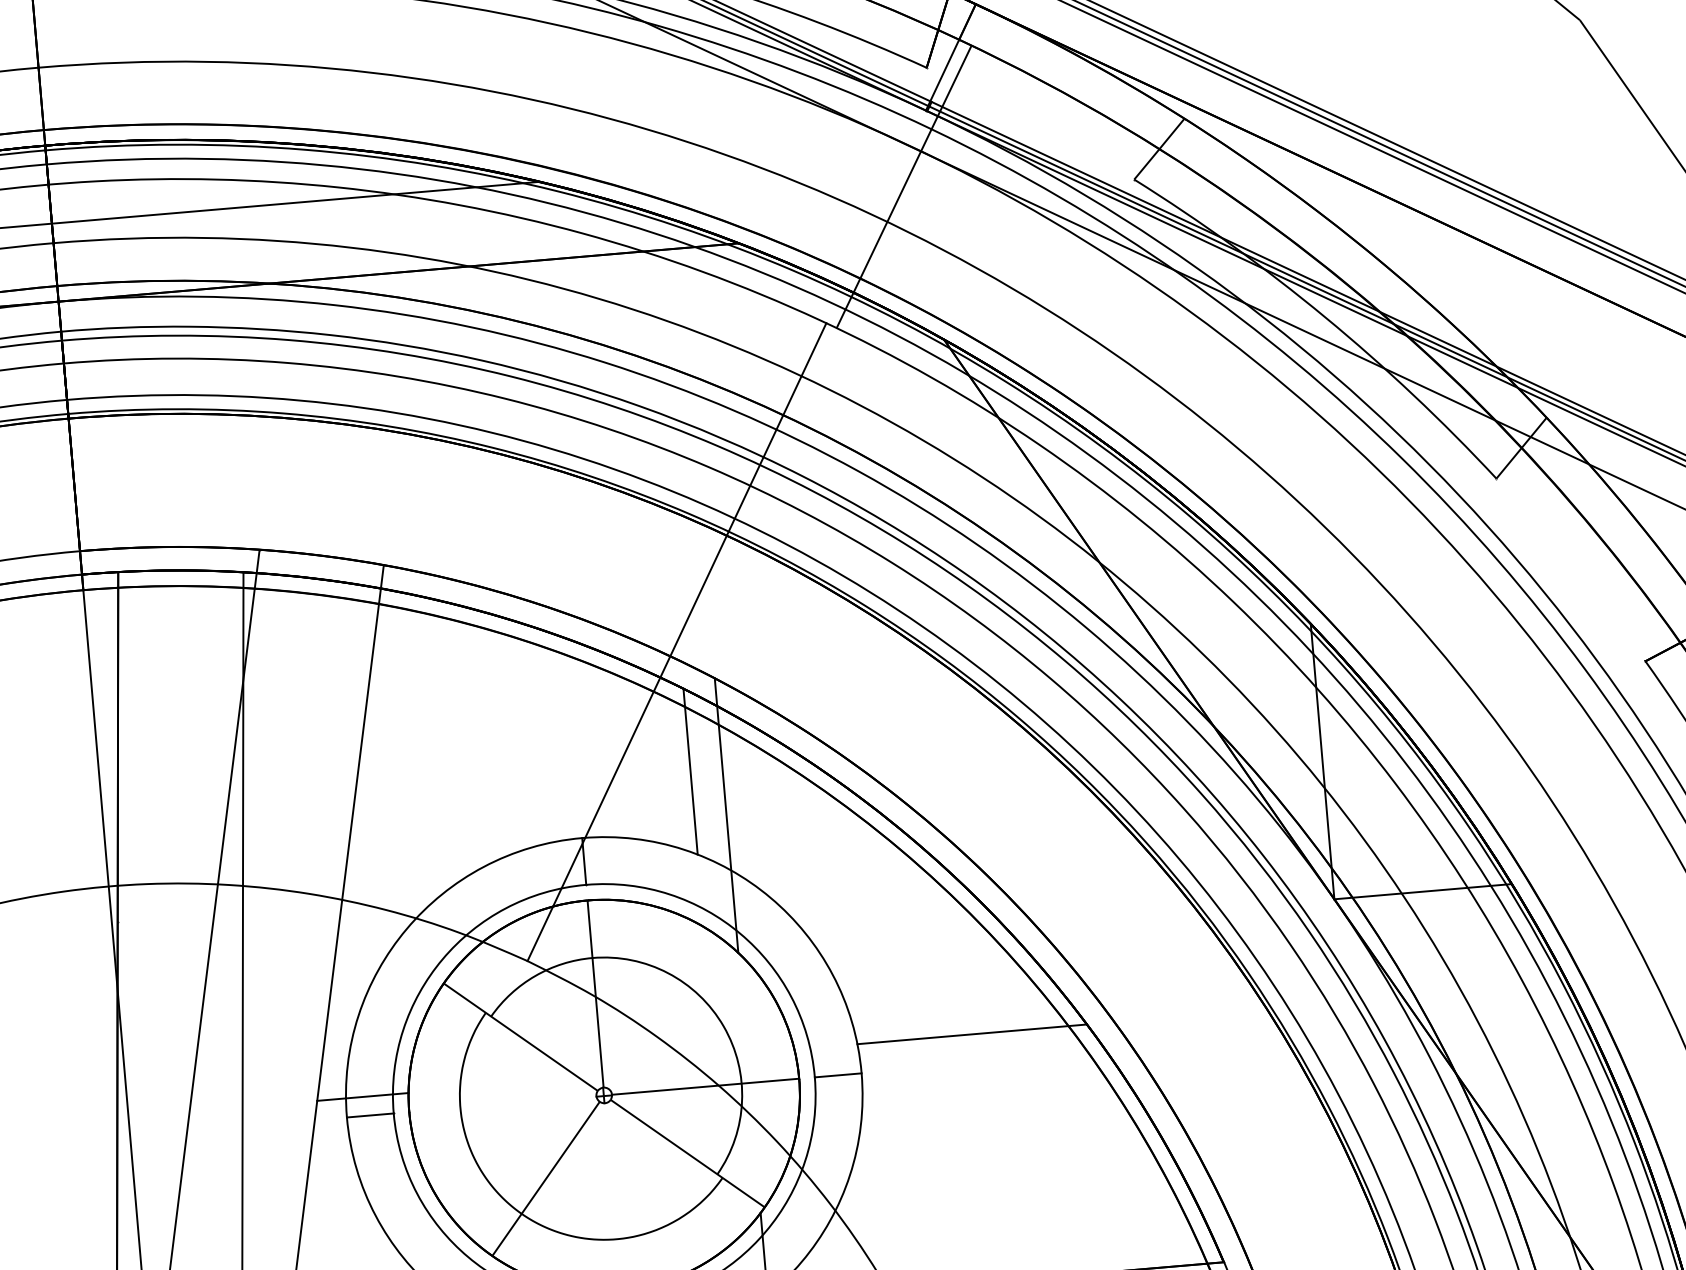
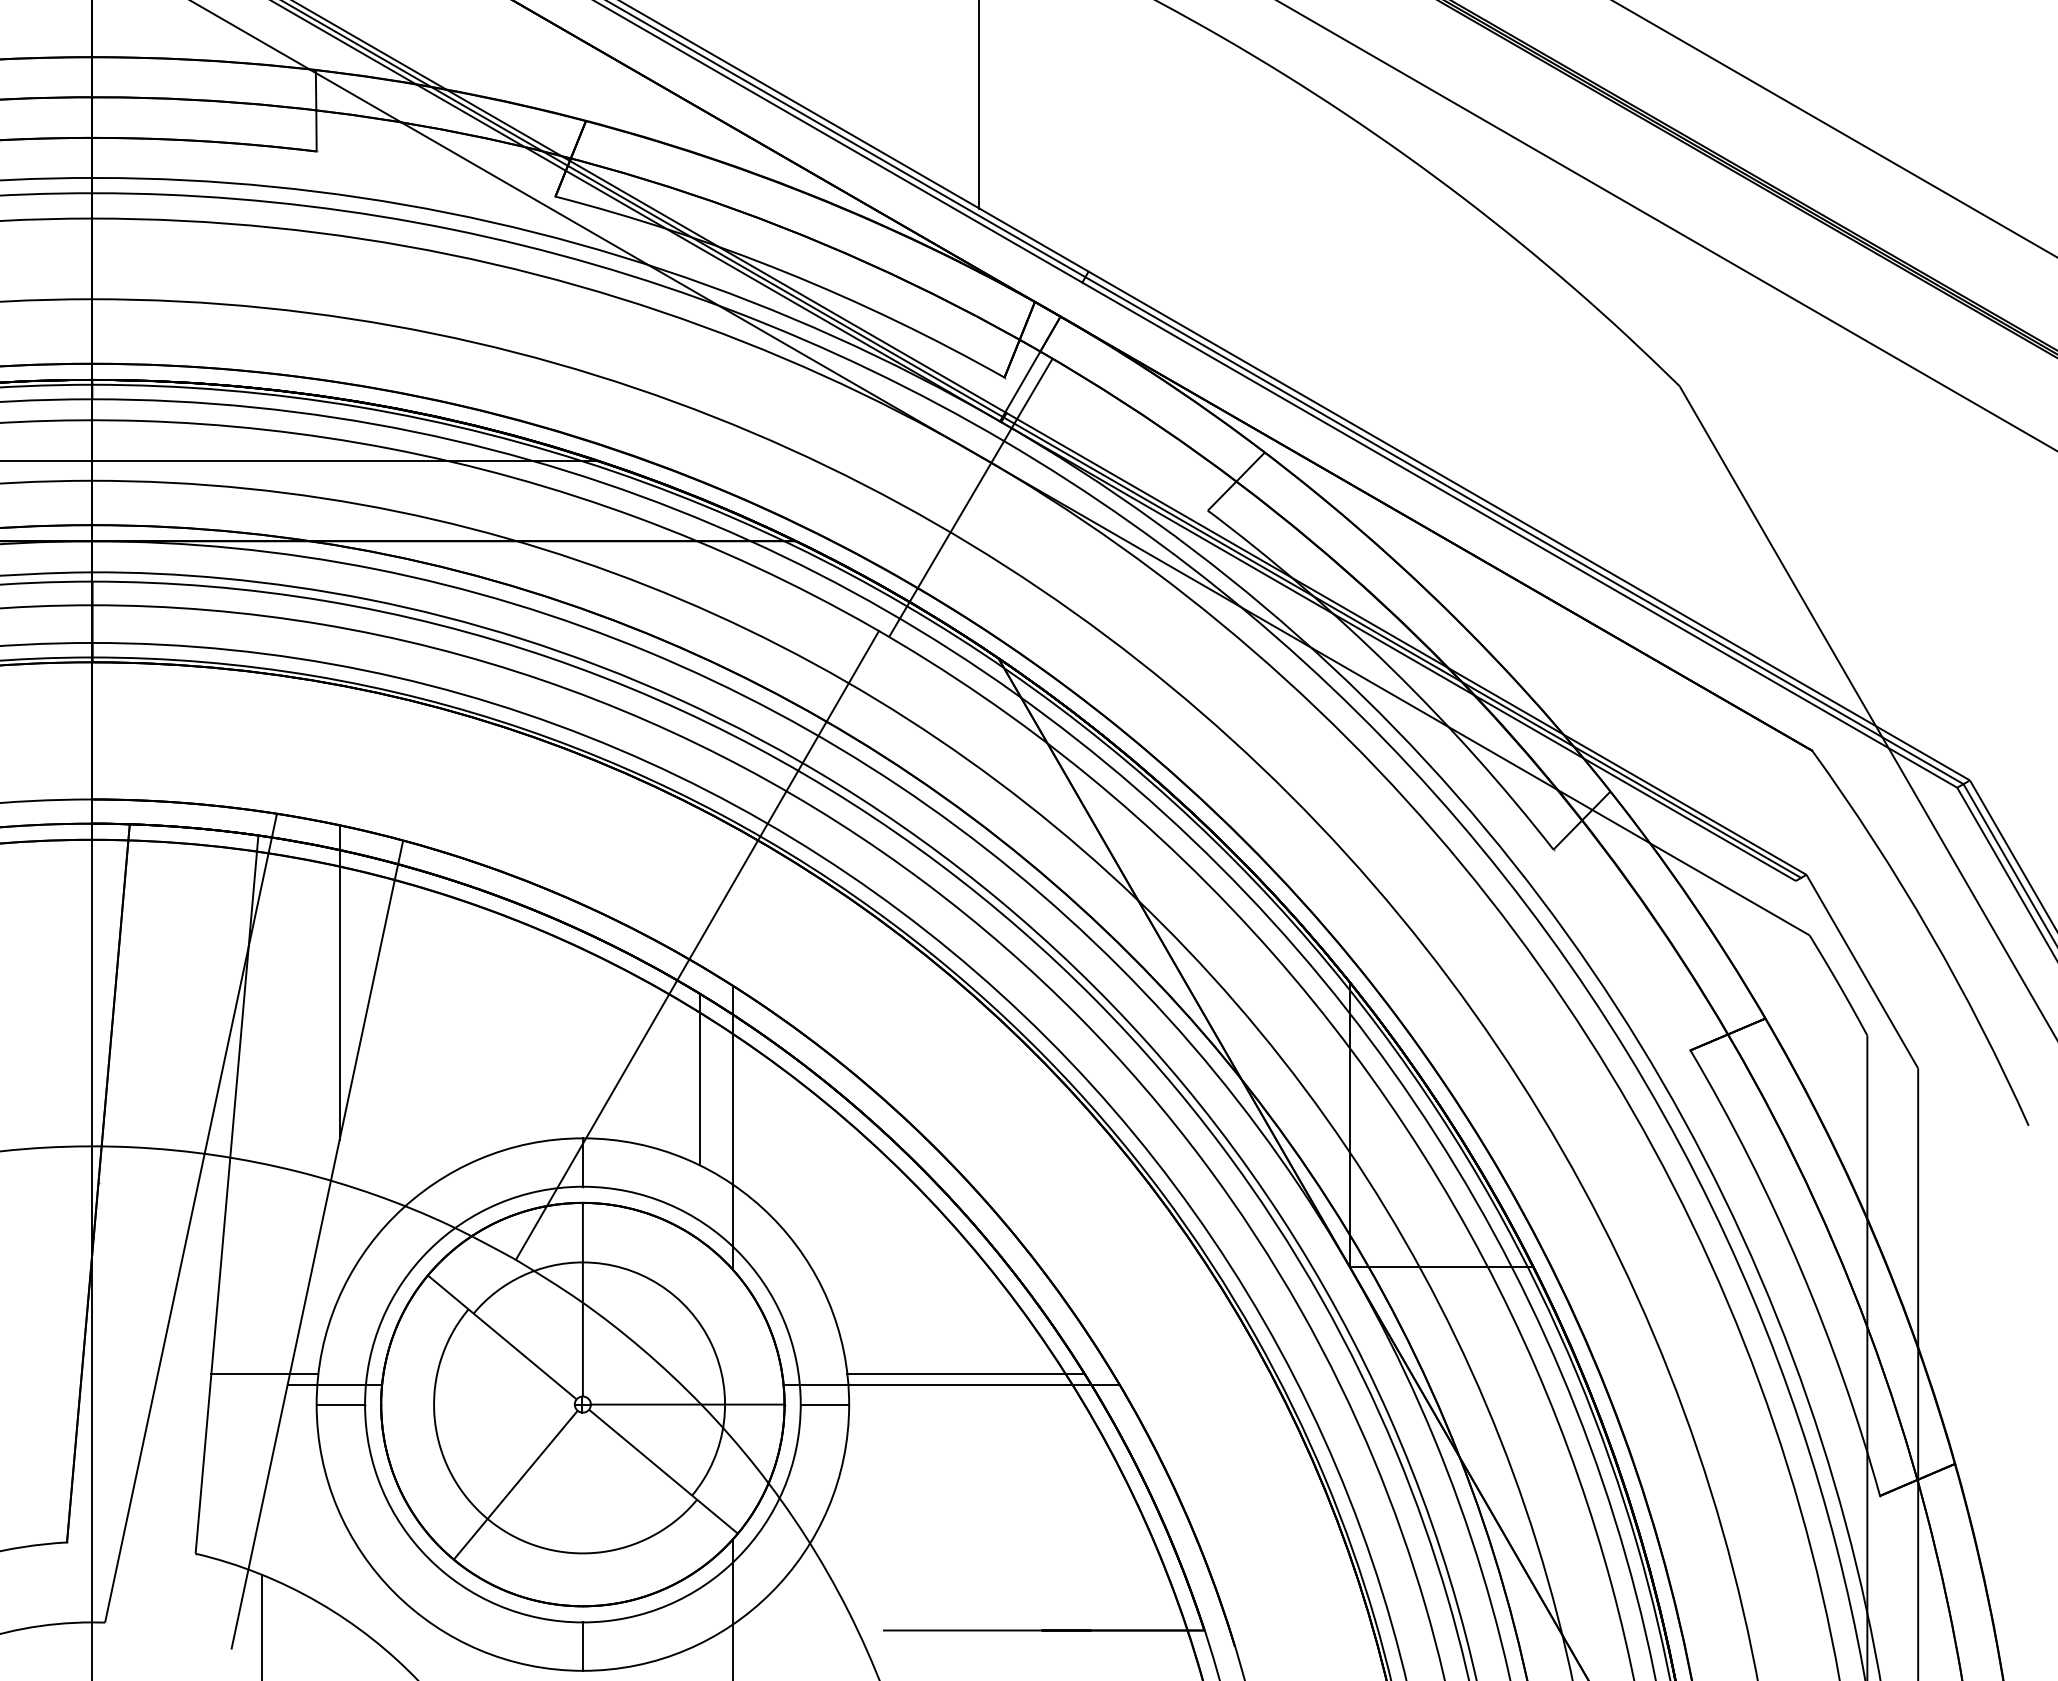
line: (334, 707) -> (339, 982), added
line: (958, 1045) -> (951, 1384), added
line: (294, 1092) -> (264, 1374), added

